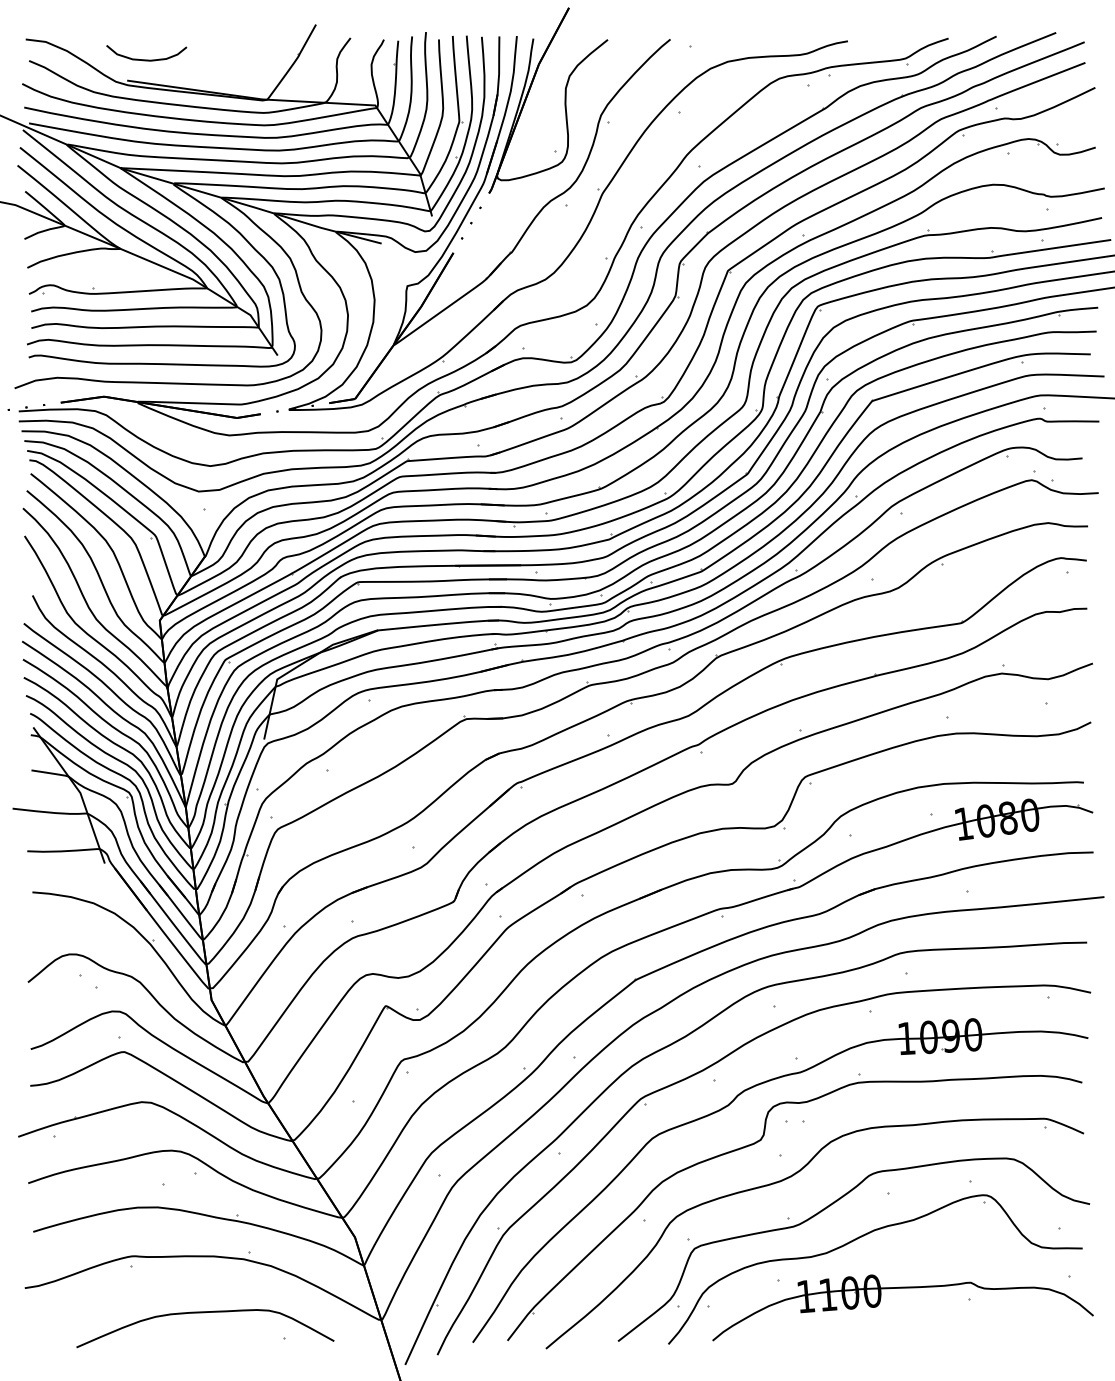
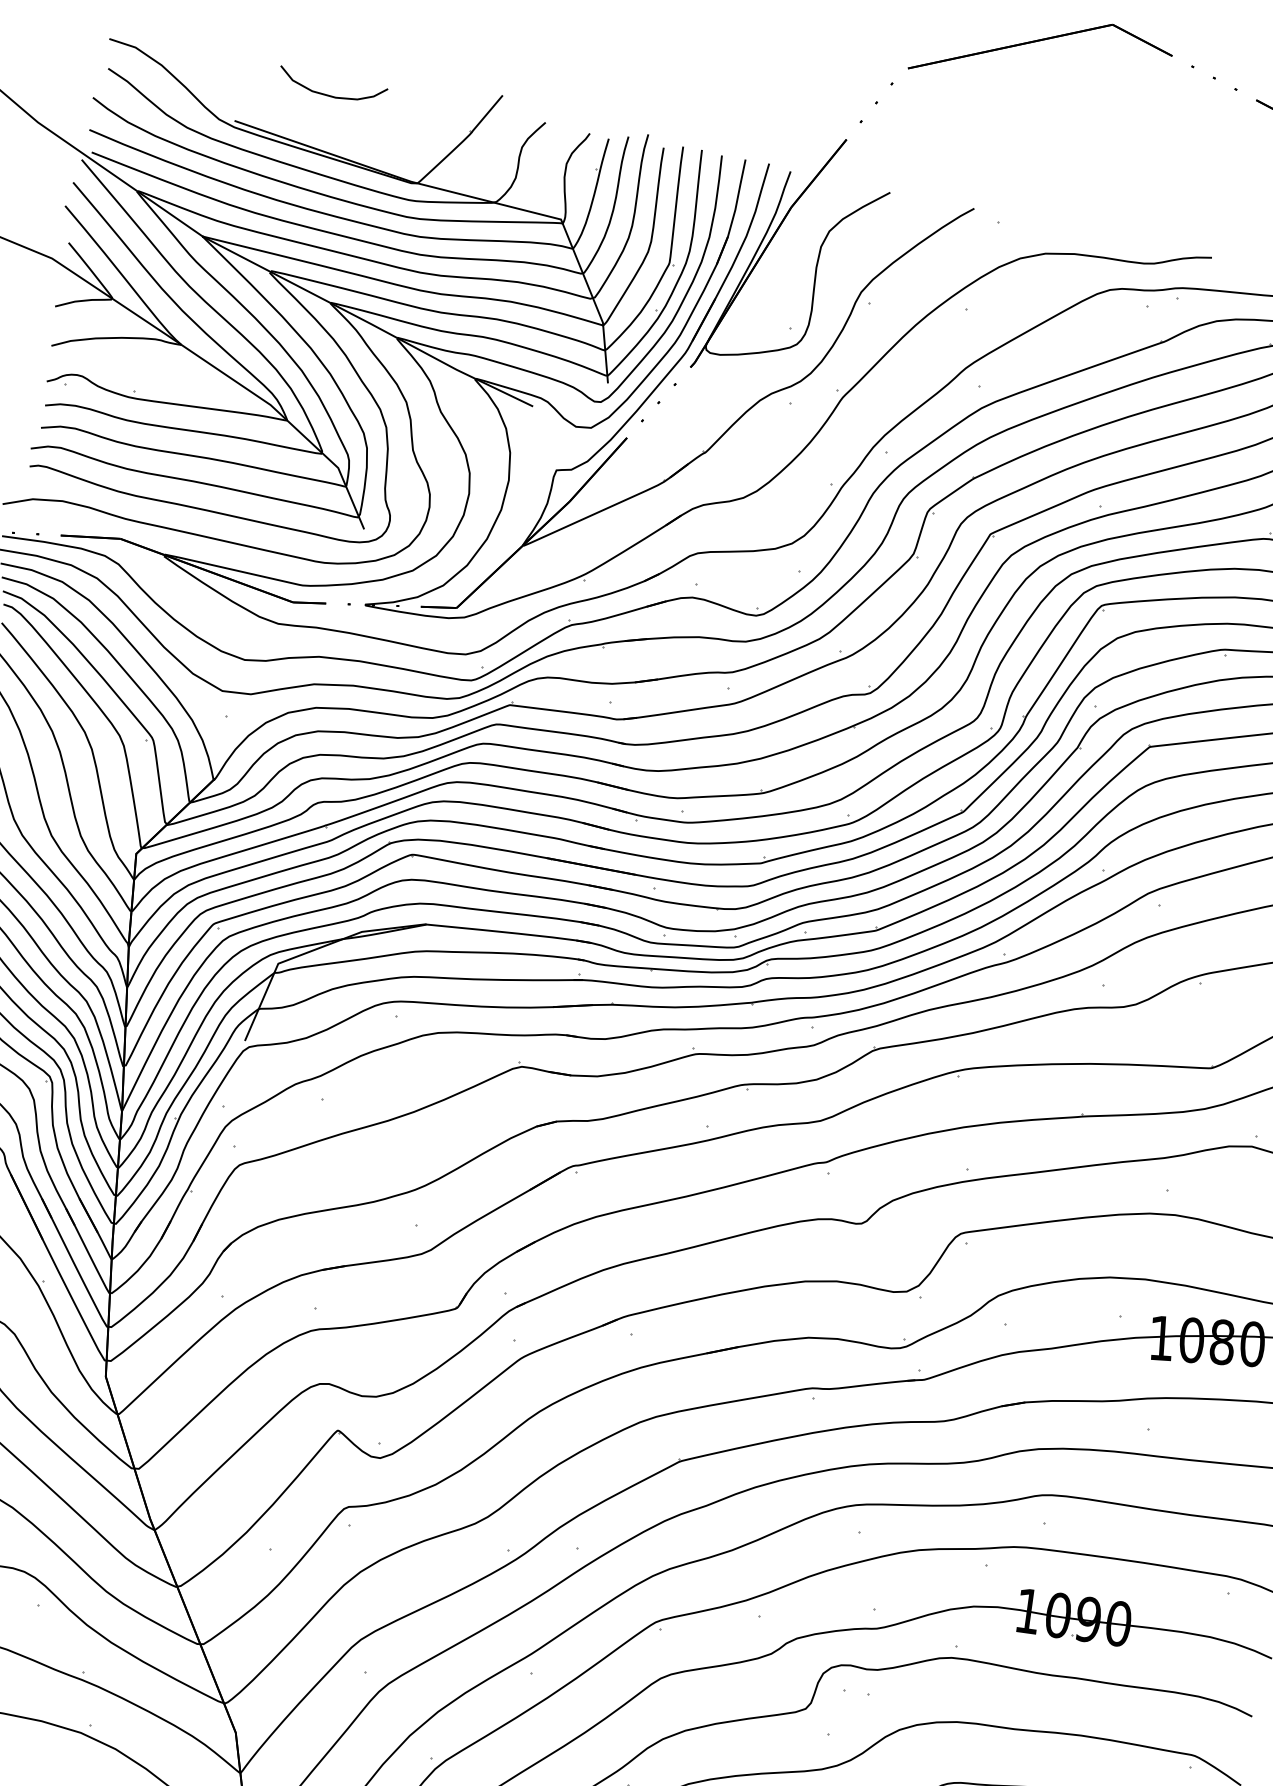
curve: (146, 59) -> (330, 94), moved

